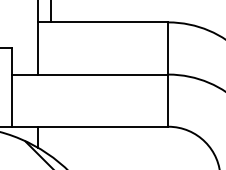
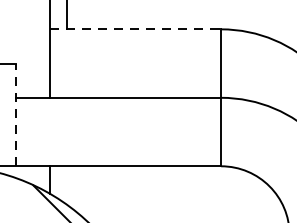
line: (103, 22) -> (136, 29), solid -> dashed
line: (11, 87) -> (15, 114), solid -> dashed

